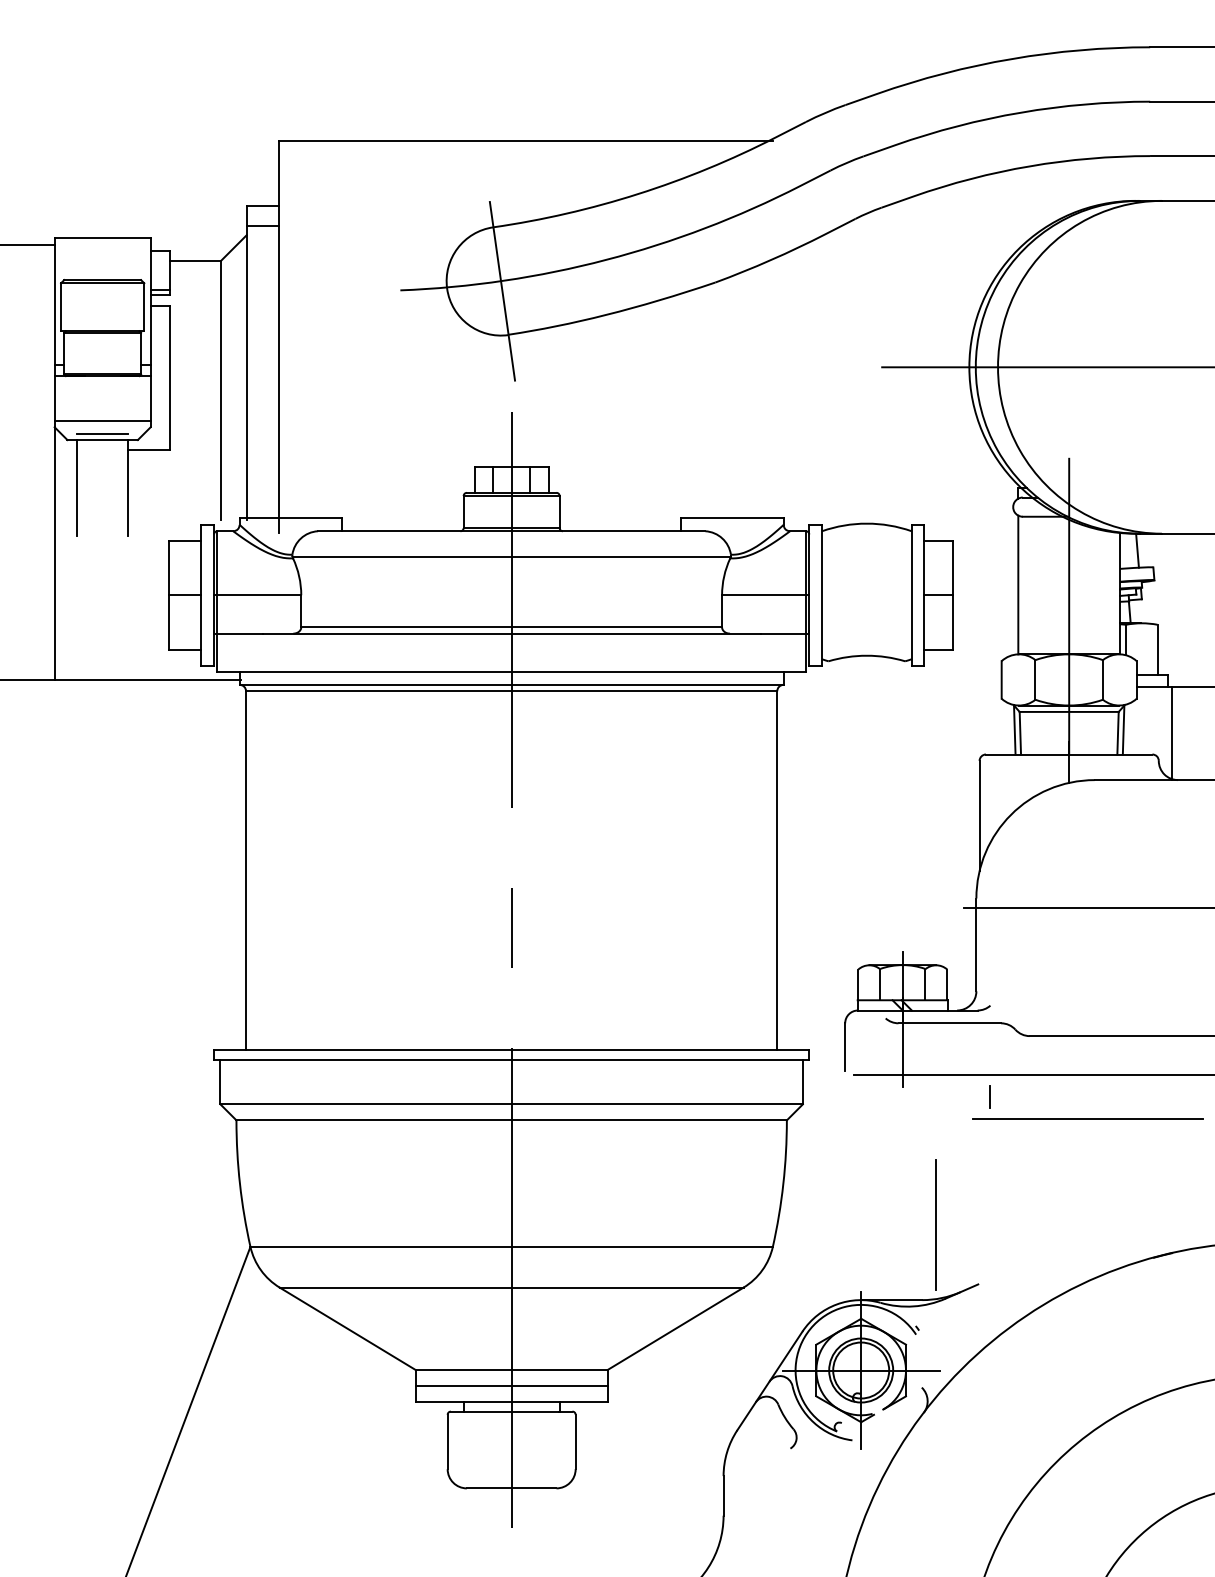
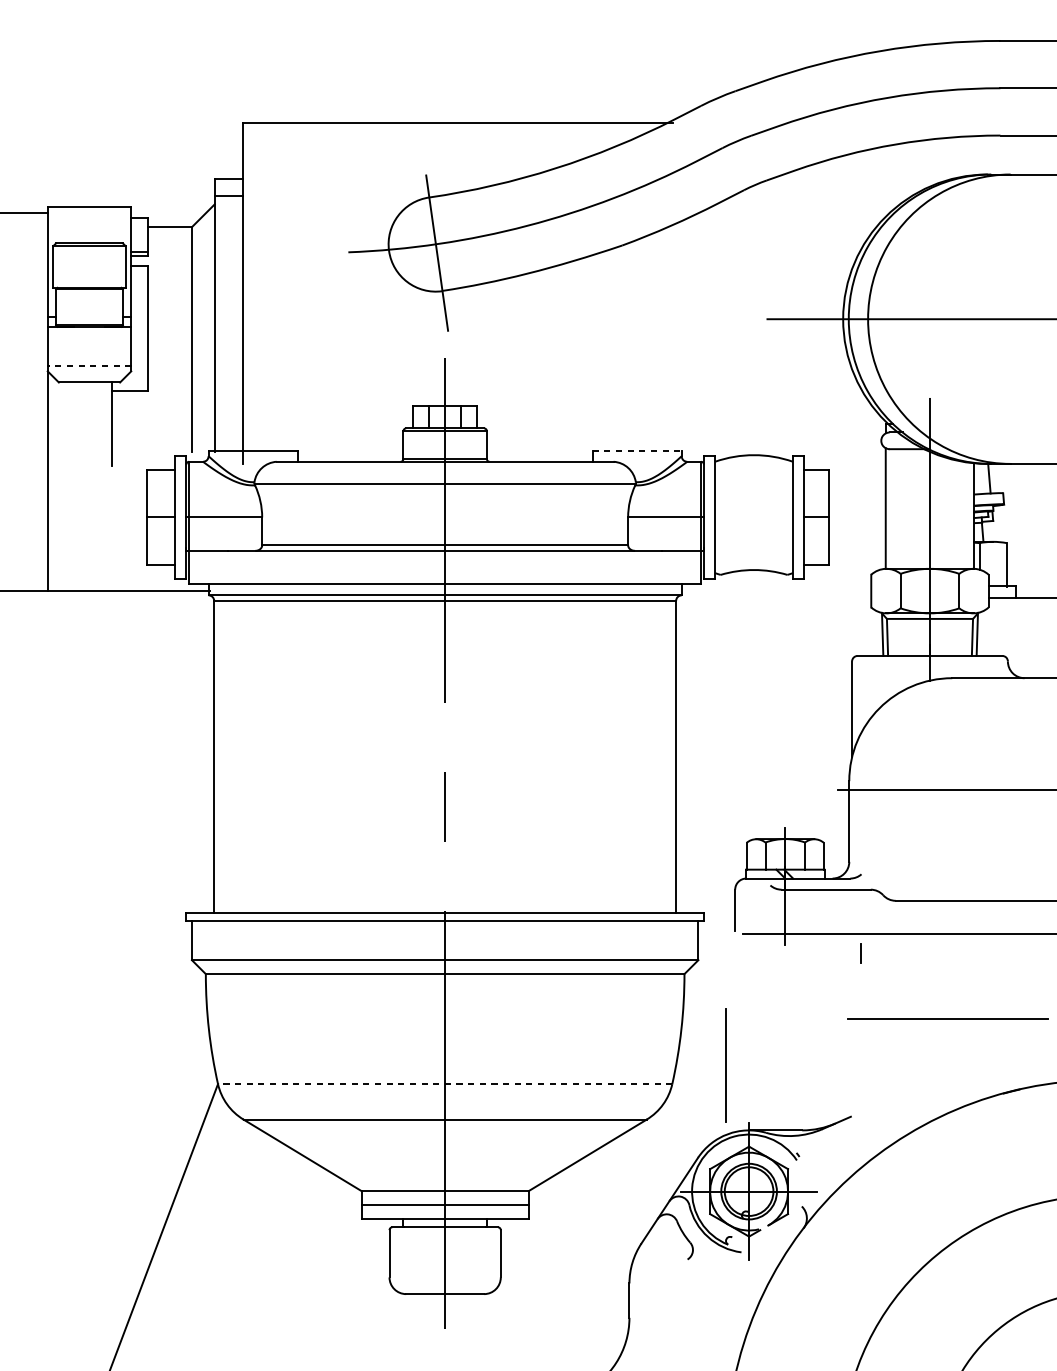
line: (102, 420) -> (89, 365), solid -> dashed
line: (102, 433) -> (89, 376), removed
line: (77, 488) -> (67, 424), removed
line: (732, 518) -> (637, 450), solid -> dashed
line: (1171, 733) -> (1018, 637), removed
line: (1087, 1118) -> (947, 1018), moved
line: (935, 1224) -> (725, 1064), moved
line: (511, 1246) -> (445, 1083), solid -> dashed

